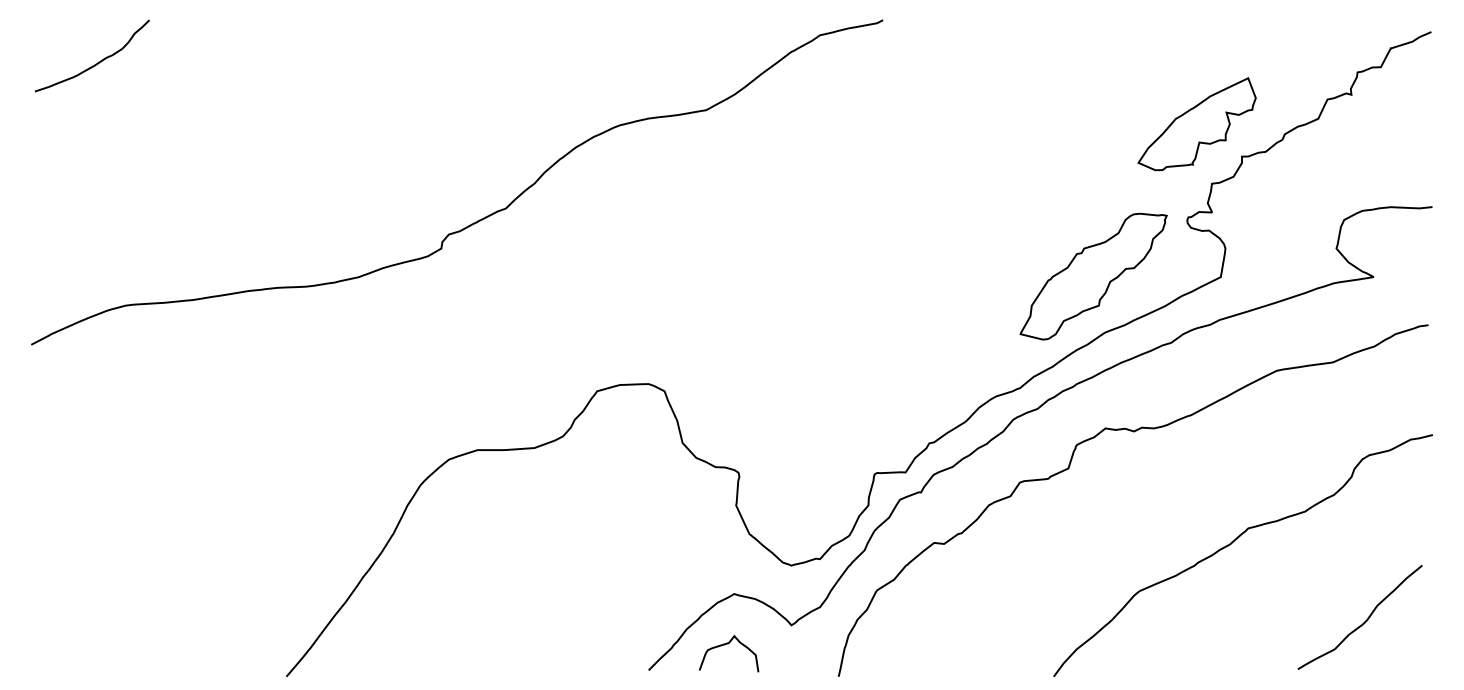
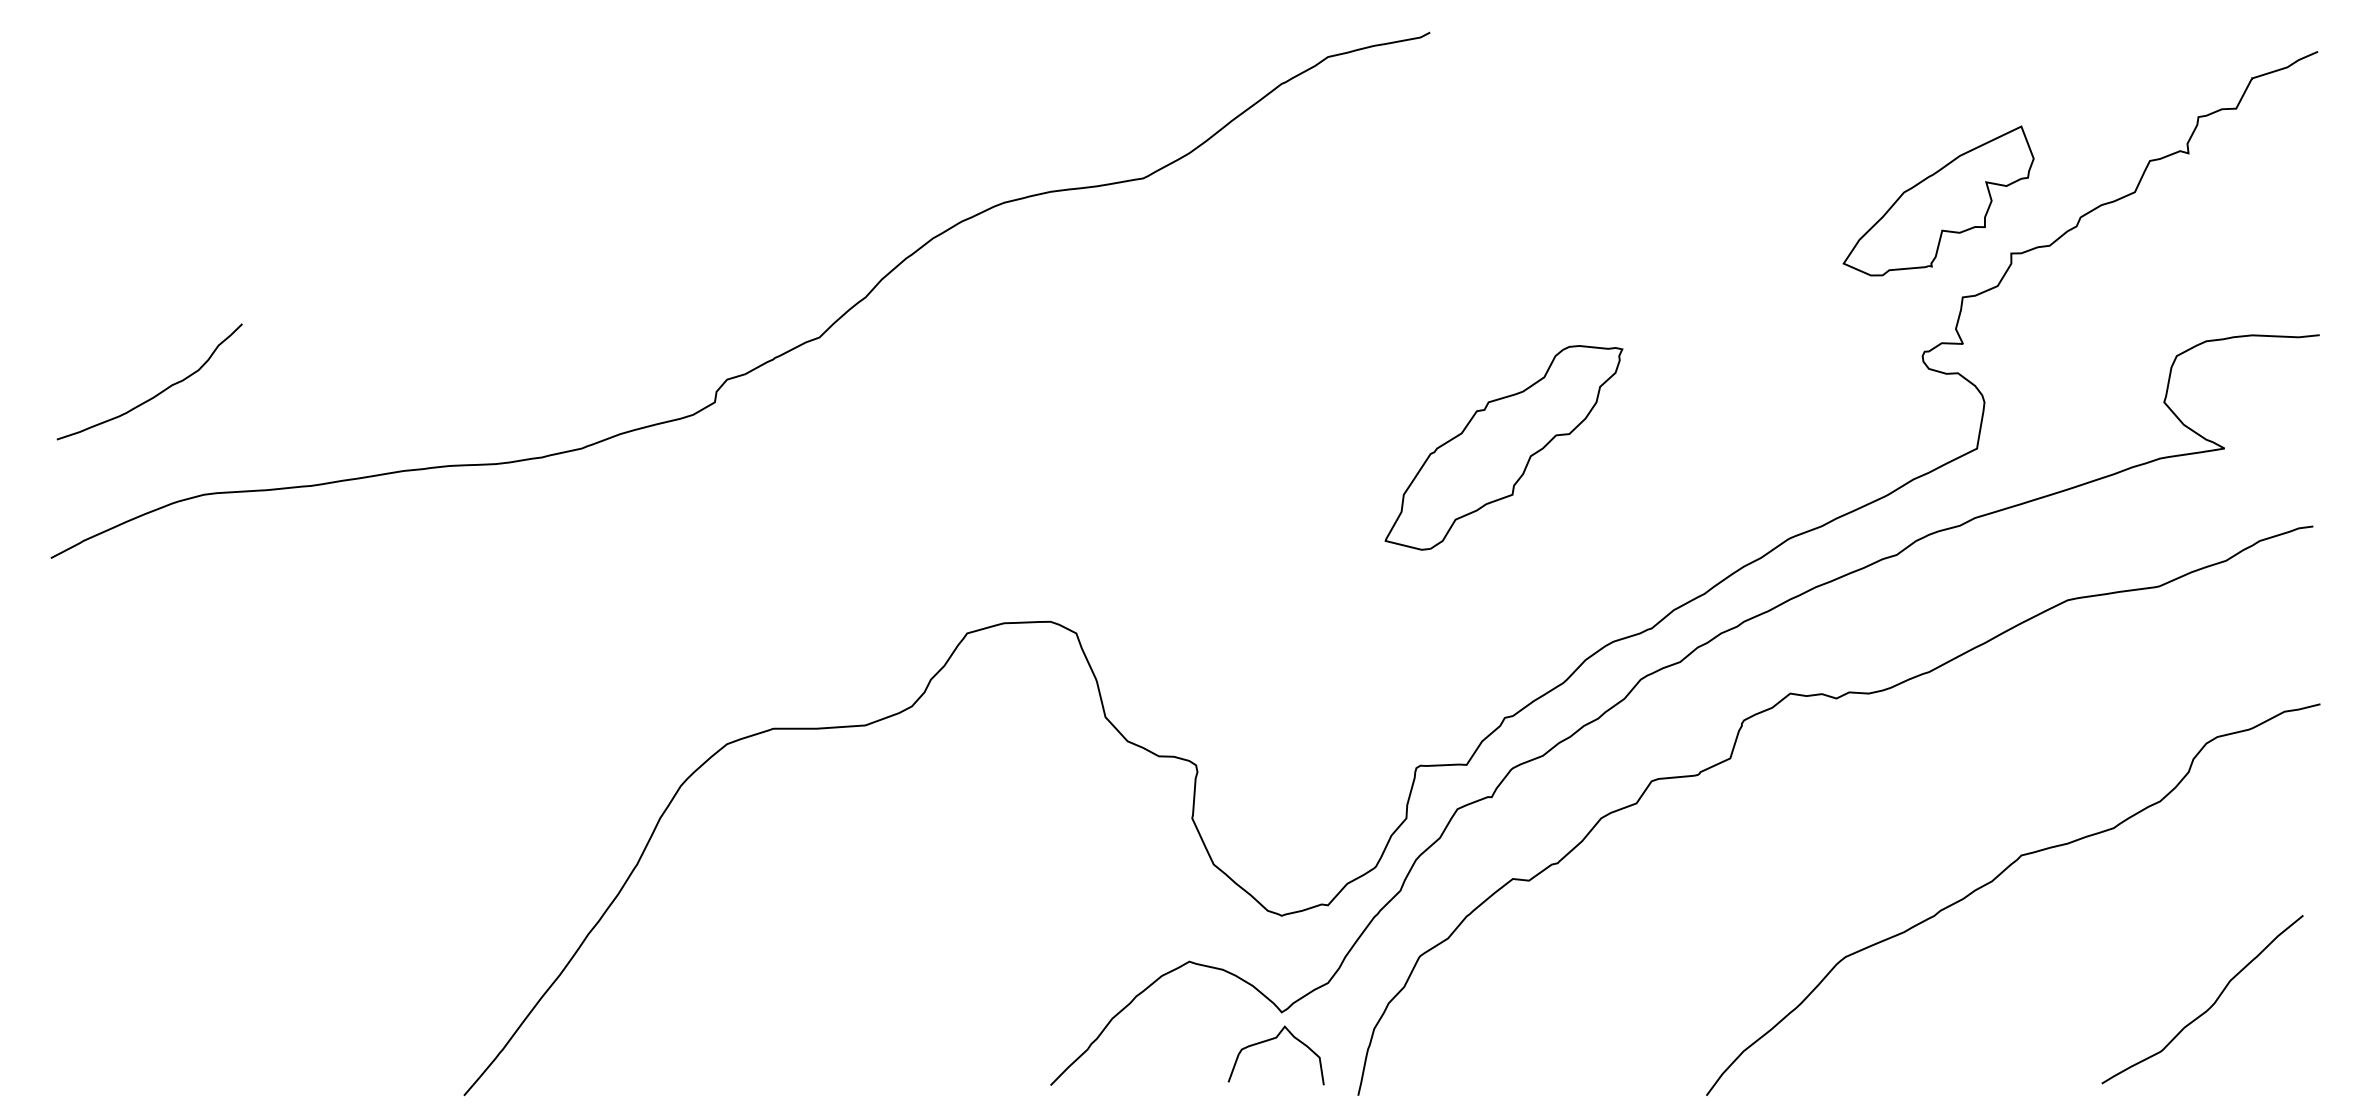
curve: (97, 62) -> (158, 392), moved
part: (1093, 276) -> (1503, 447), moved
curve: (728, 644) -> (1275, 1040), moved

